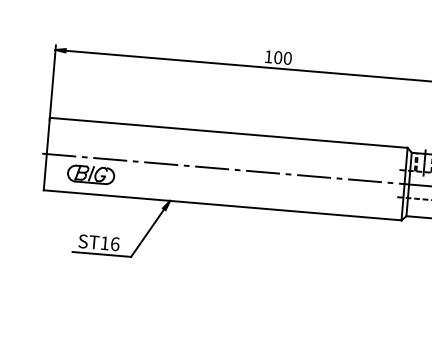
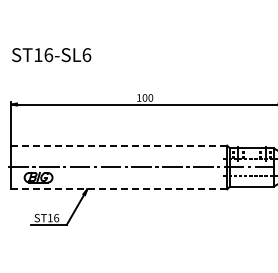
line: (229, 132) -> (119, 145), solid -> dashed
line: (223, 205) -> (119, 189), solid -> dashed

